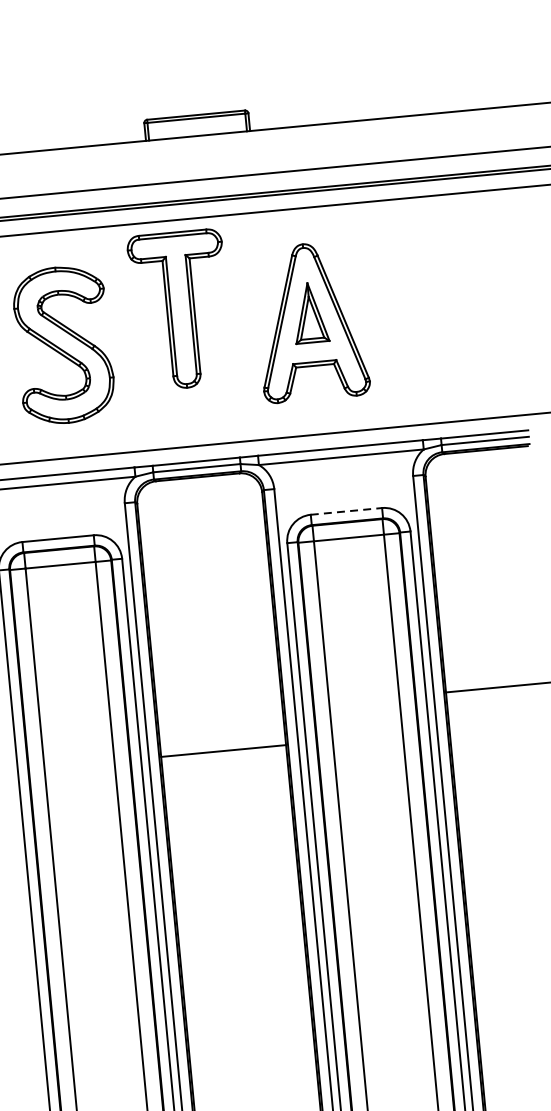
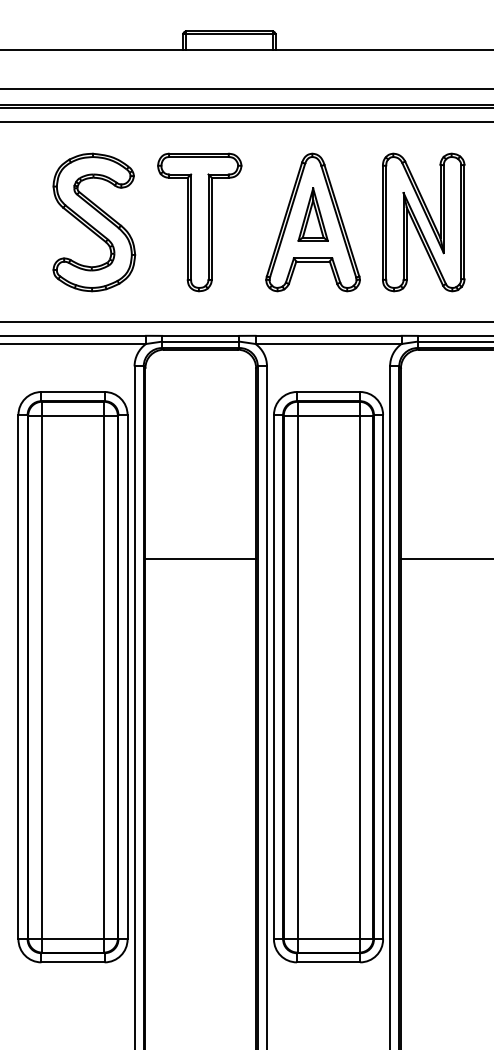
part: (435, 309) -> (423, 222), added
part: (180, 310) -> (199, 222), moved
line: (346, 511) -> (328, 392), dashed -> solid
line: (223, 751) -> (200, 559), moved

